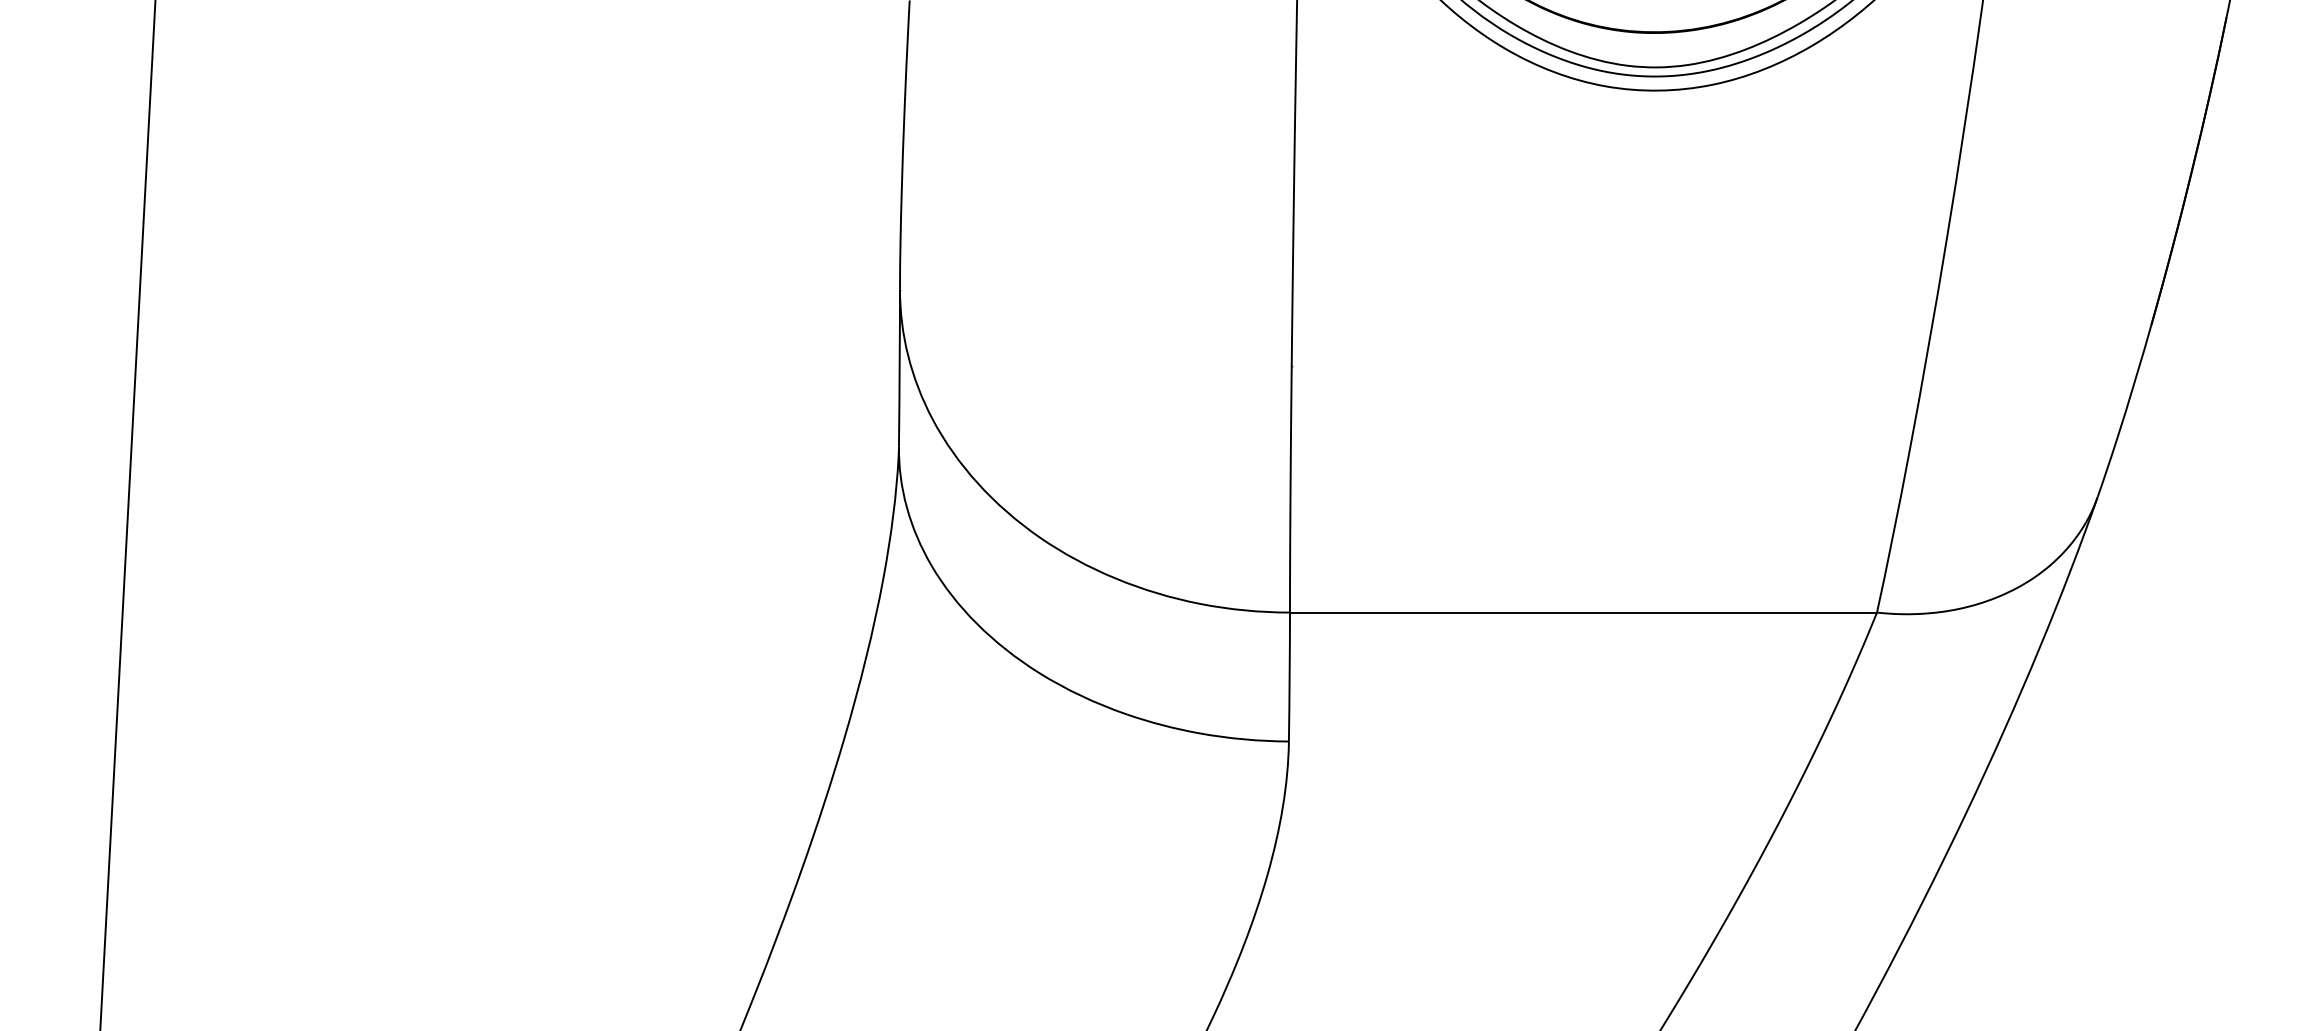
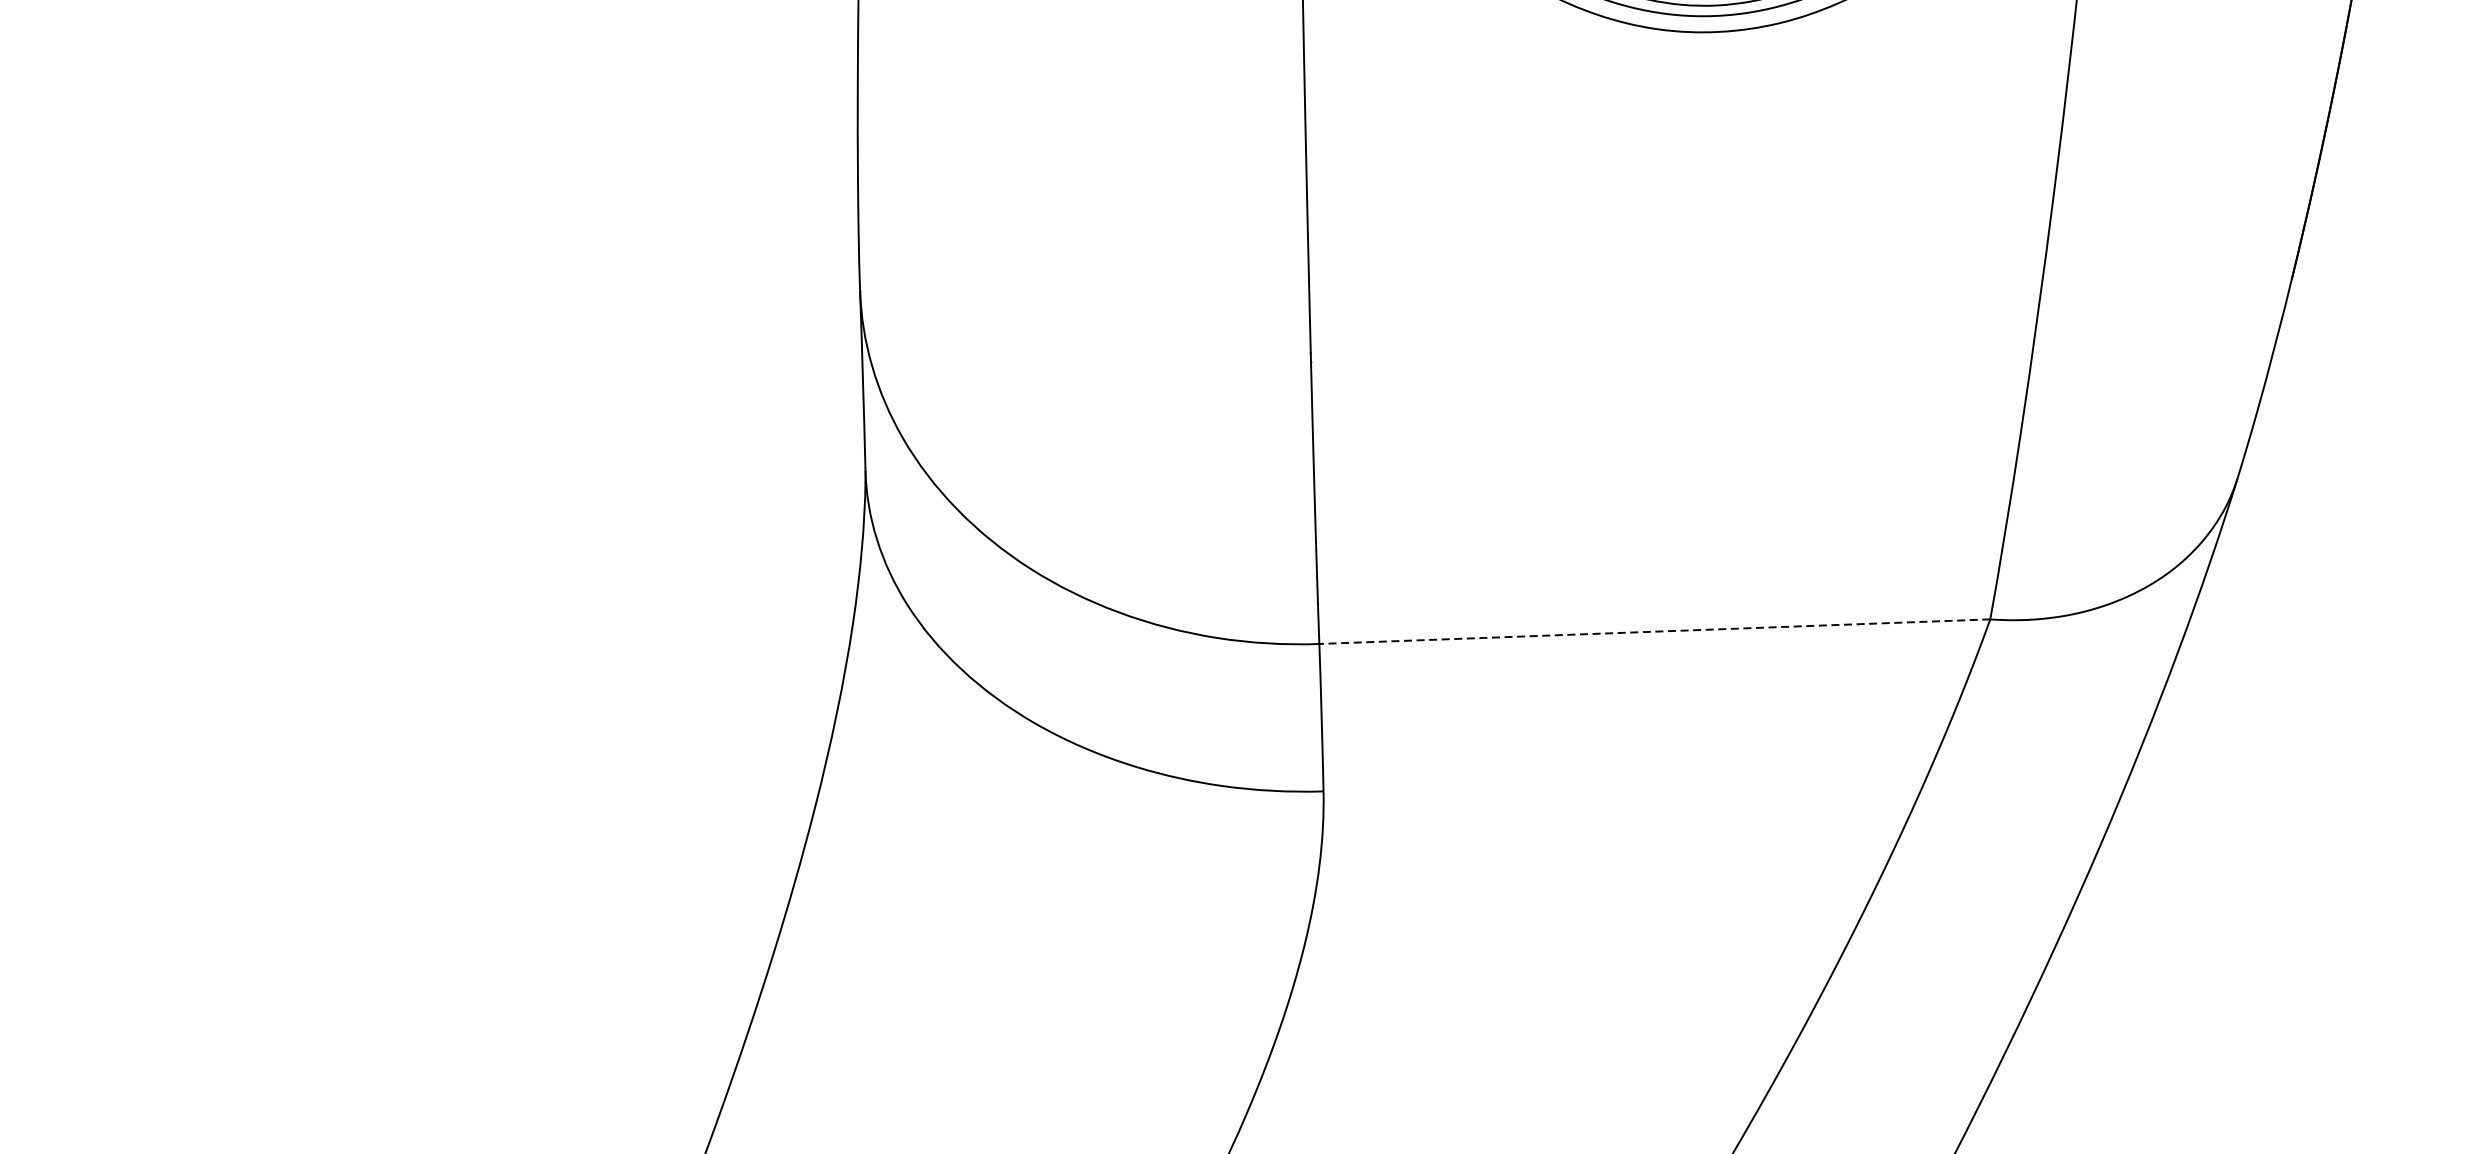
line: (1583, 612) -> (1654, 631), solid -> dashed

